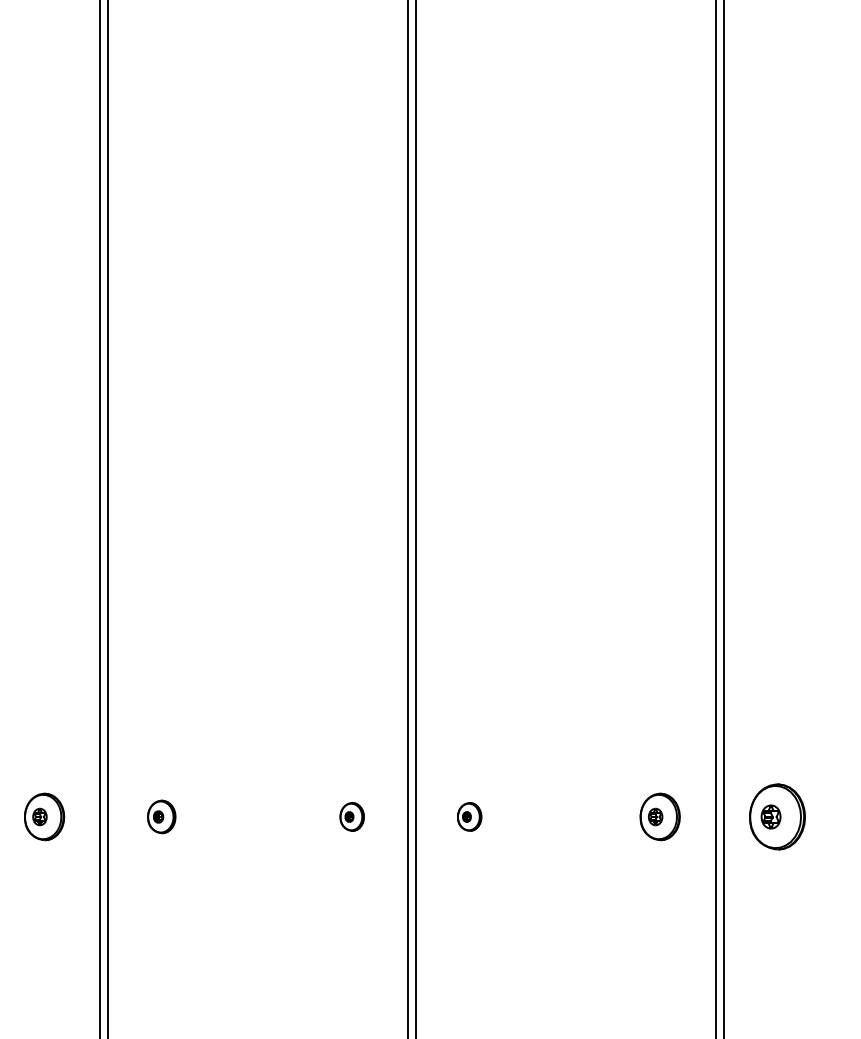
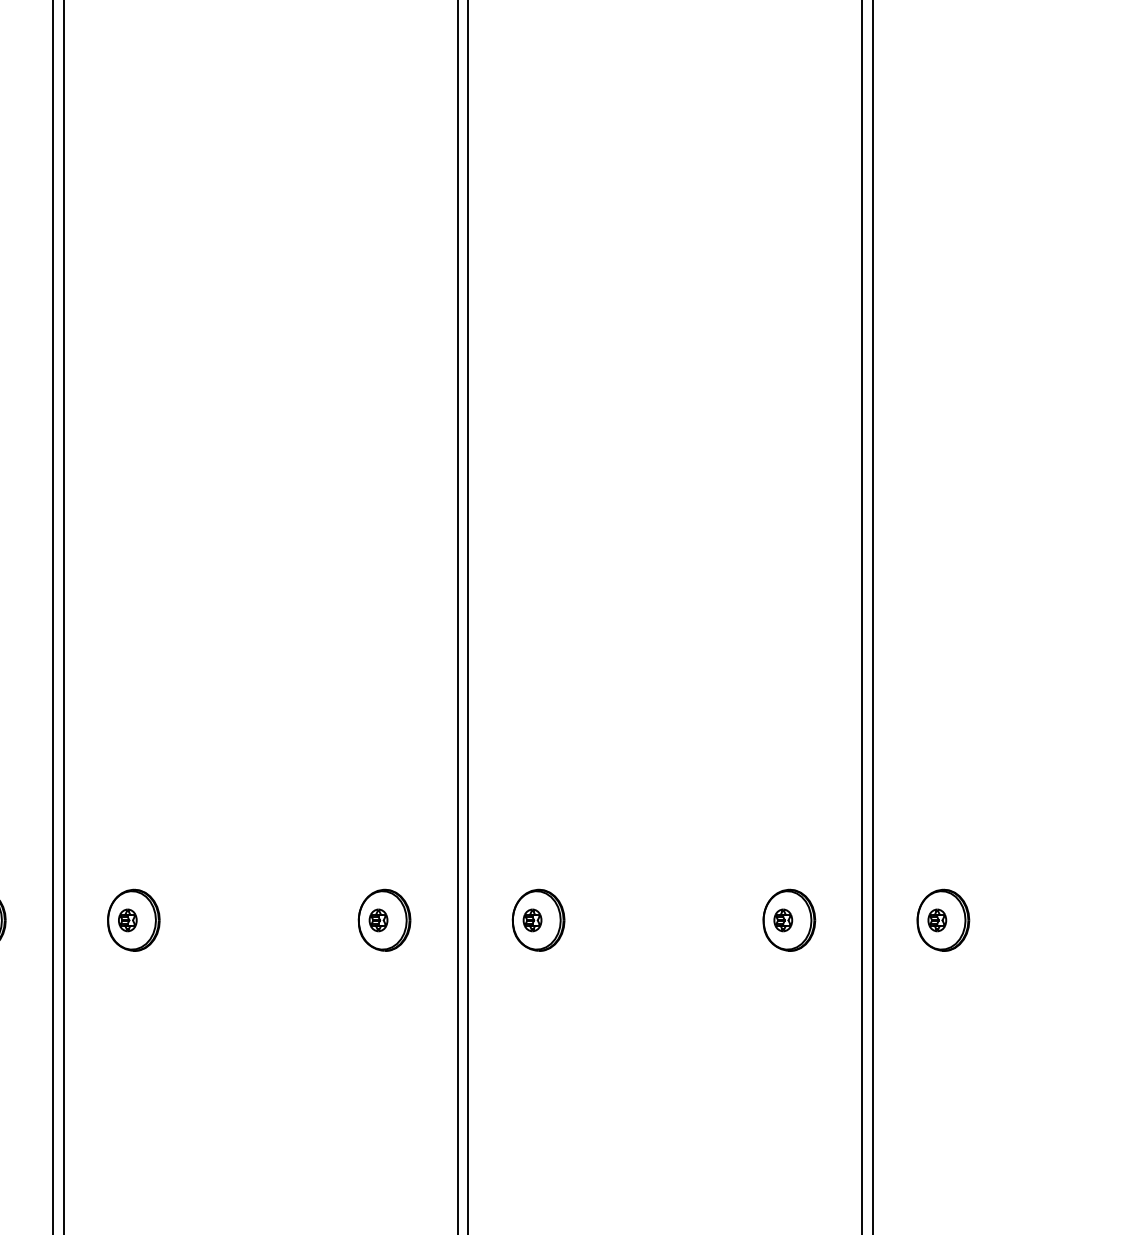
part: (161, 816) -> (133, 919), size x1.43
part: (351, 816) -> (383, 919), size x1.67
part: (469, 816) -> (538, 919), size x1.67
part: (776, 816) -> (942, 919), size x0.71

